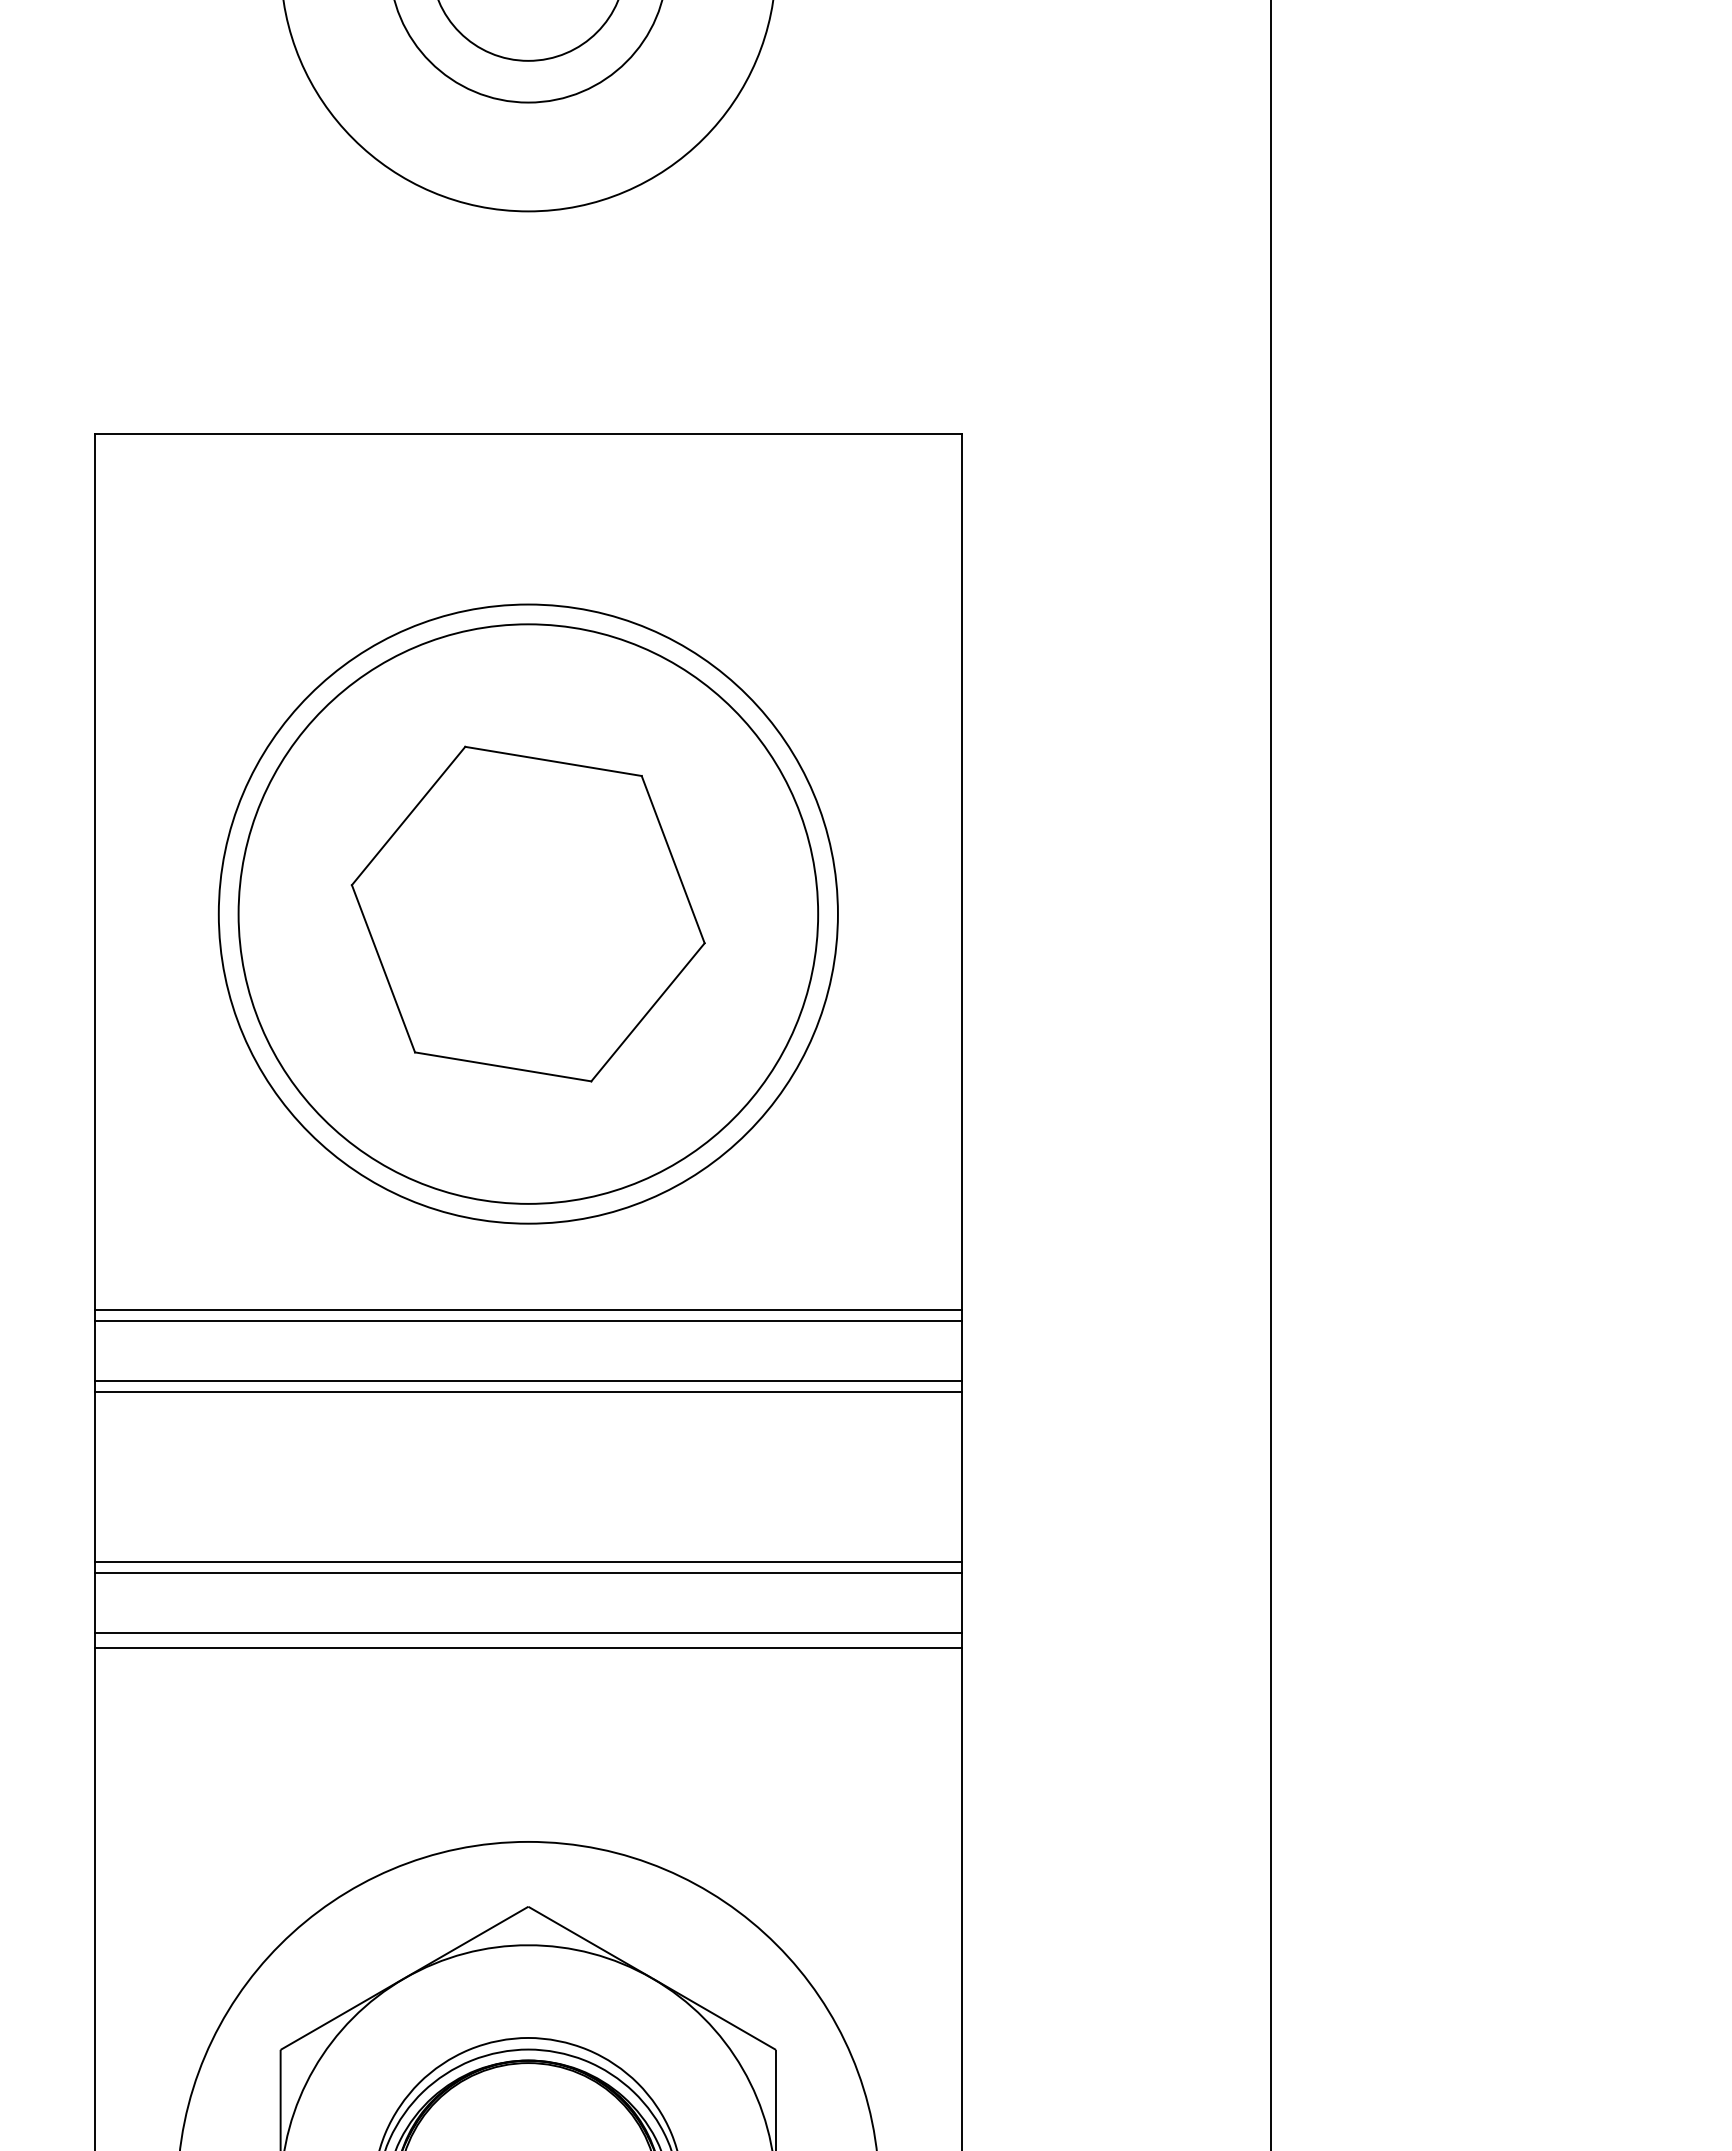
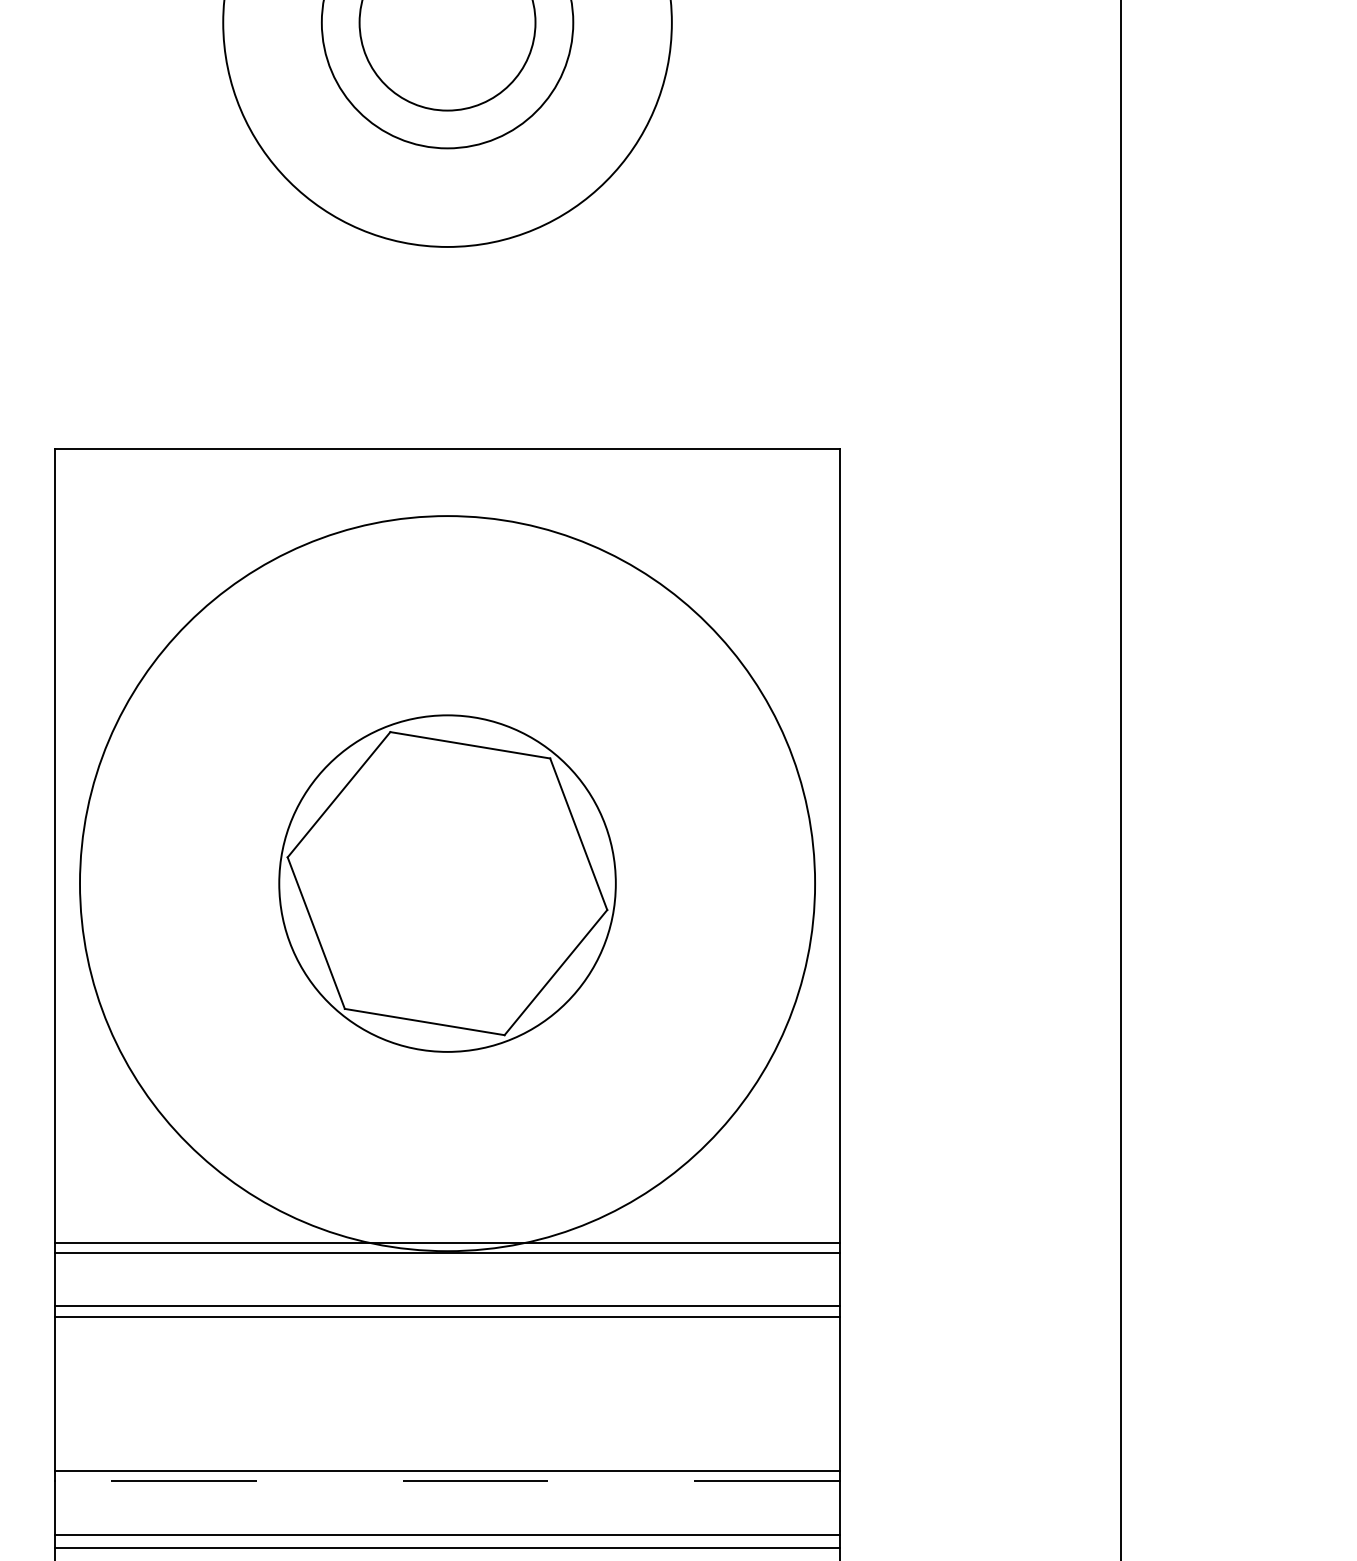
circle: (527, 913) -> (446, 883), size x0.6
circle: (528, 913) -> (447, 883), size x1.4
line: (527, 1573) -> (446, 1481), solid -> dashed

